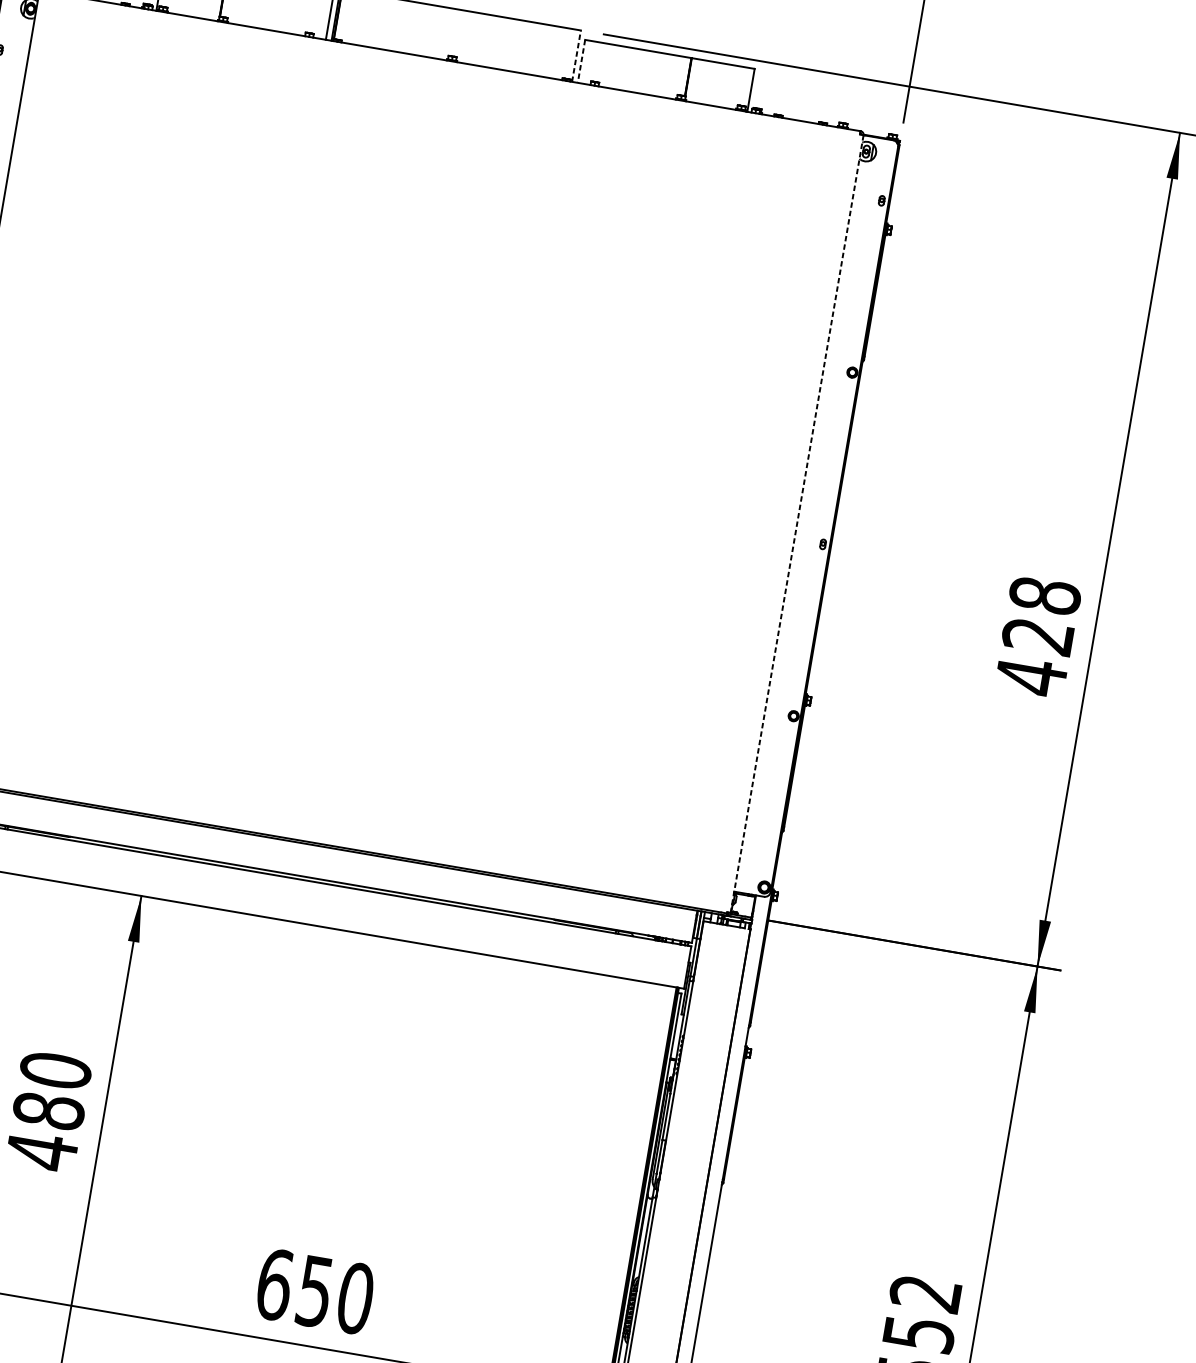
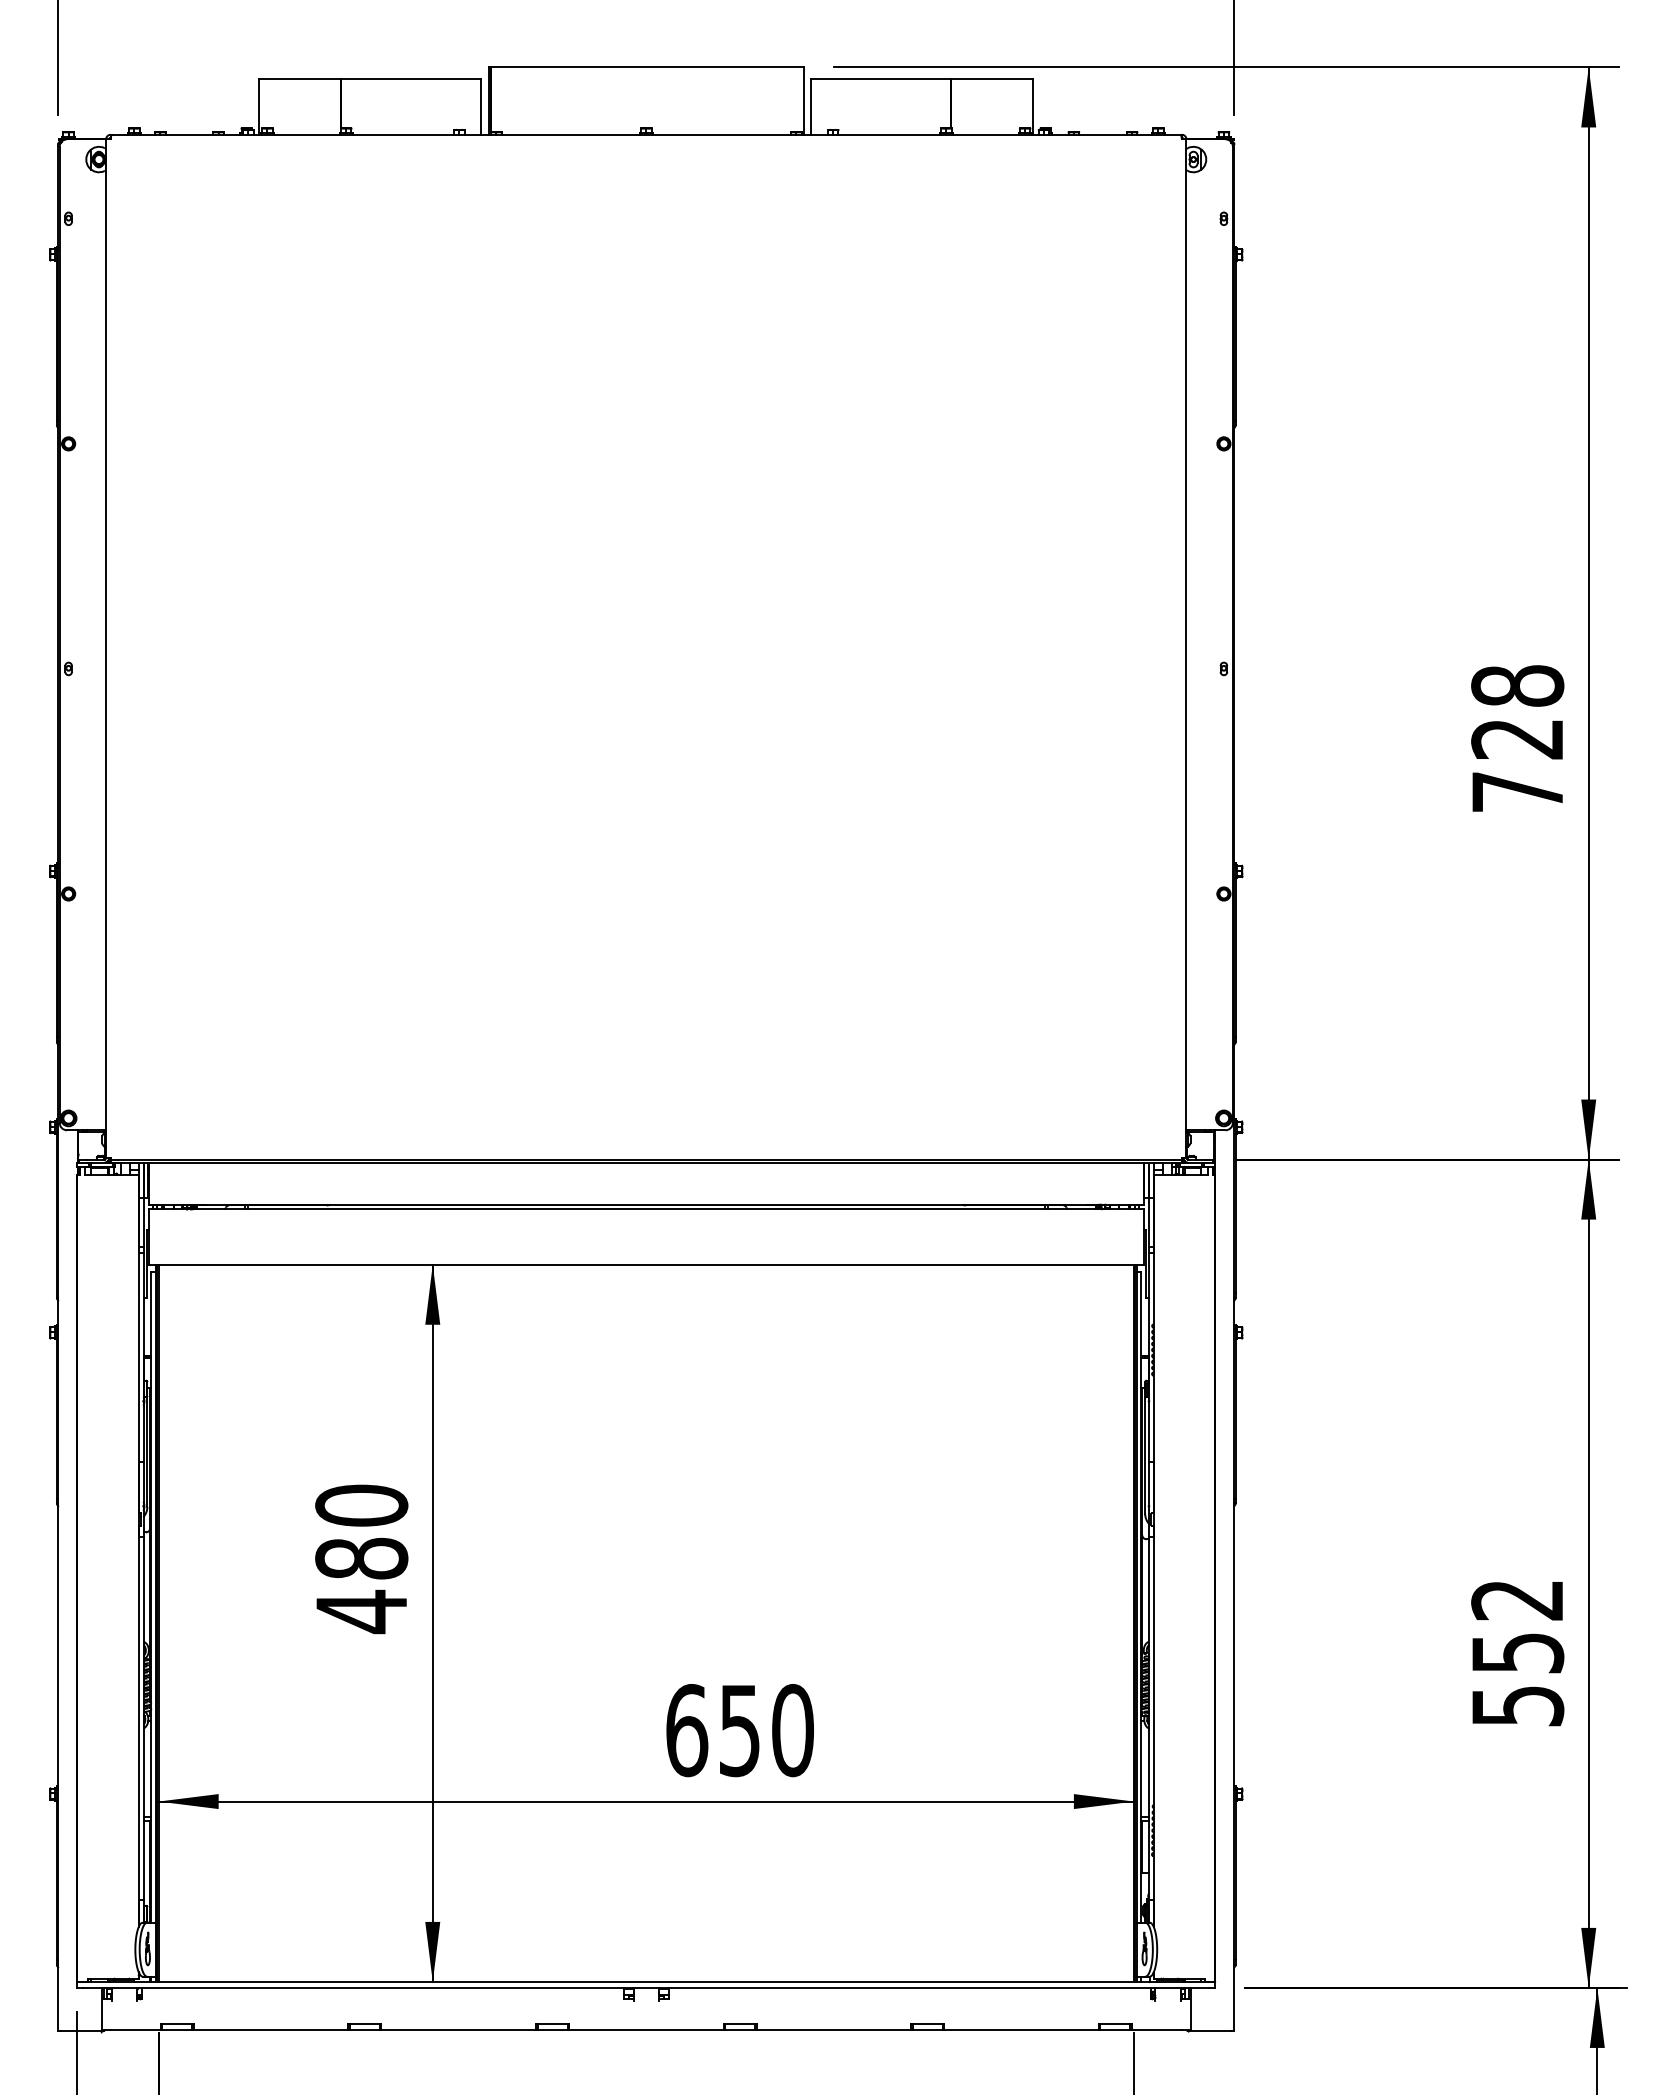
line: (576, 56) -> (803, 101), dashed -> solid
line: (581, 62) -> (811, 107), dashed -> solid
line: (797, 524) -> (1186, 649), dashed -> solid
text: (1031, 677) -> (1517, 792), 428 -> 728

